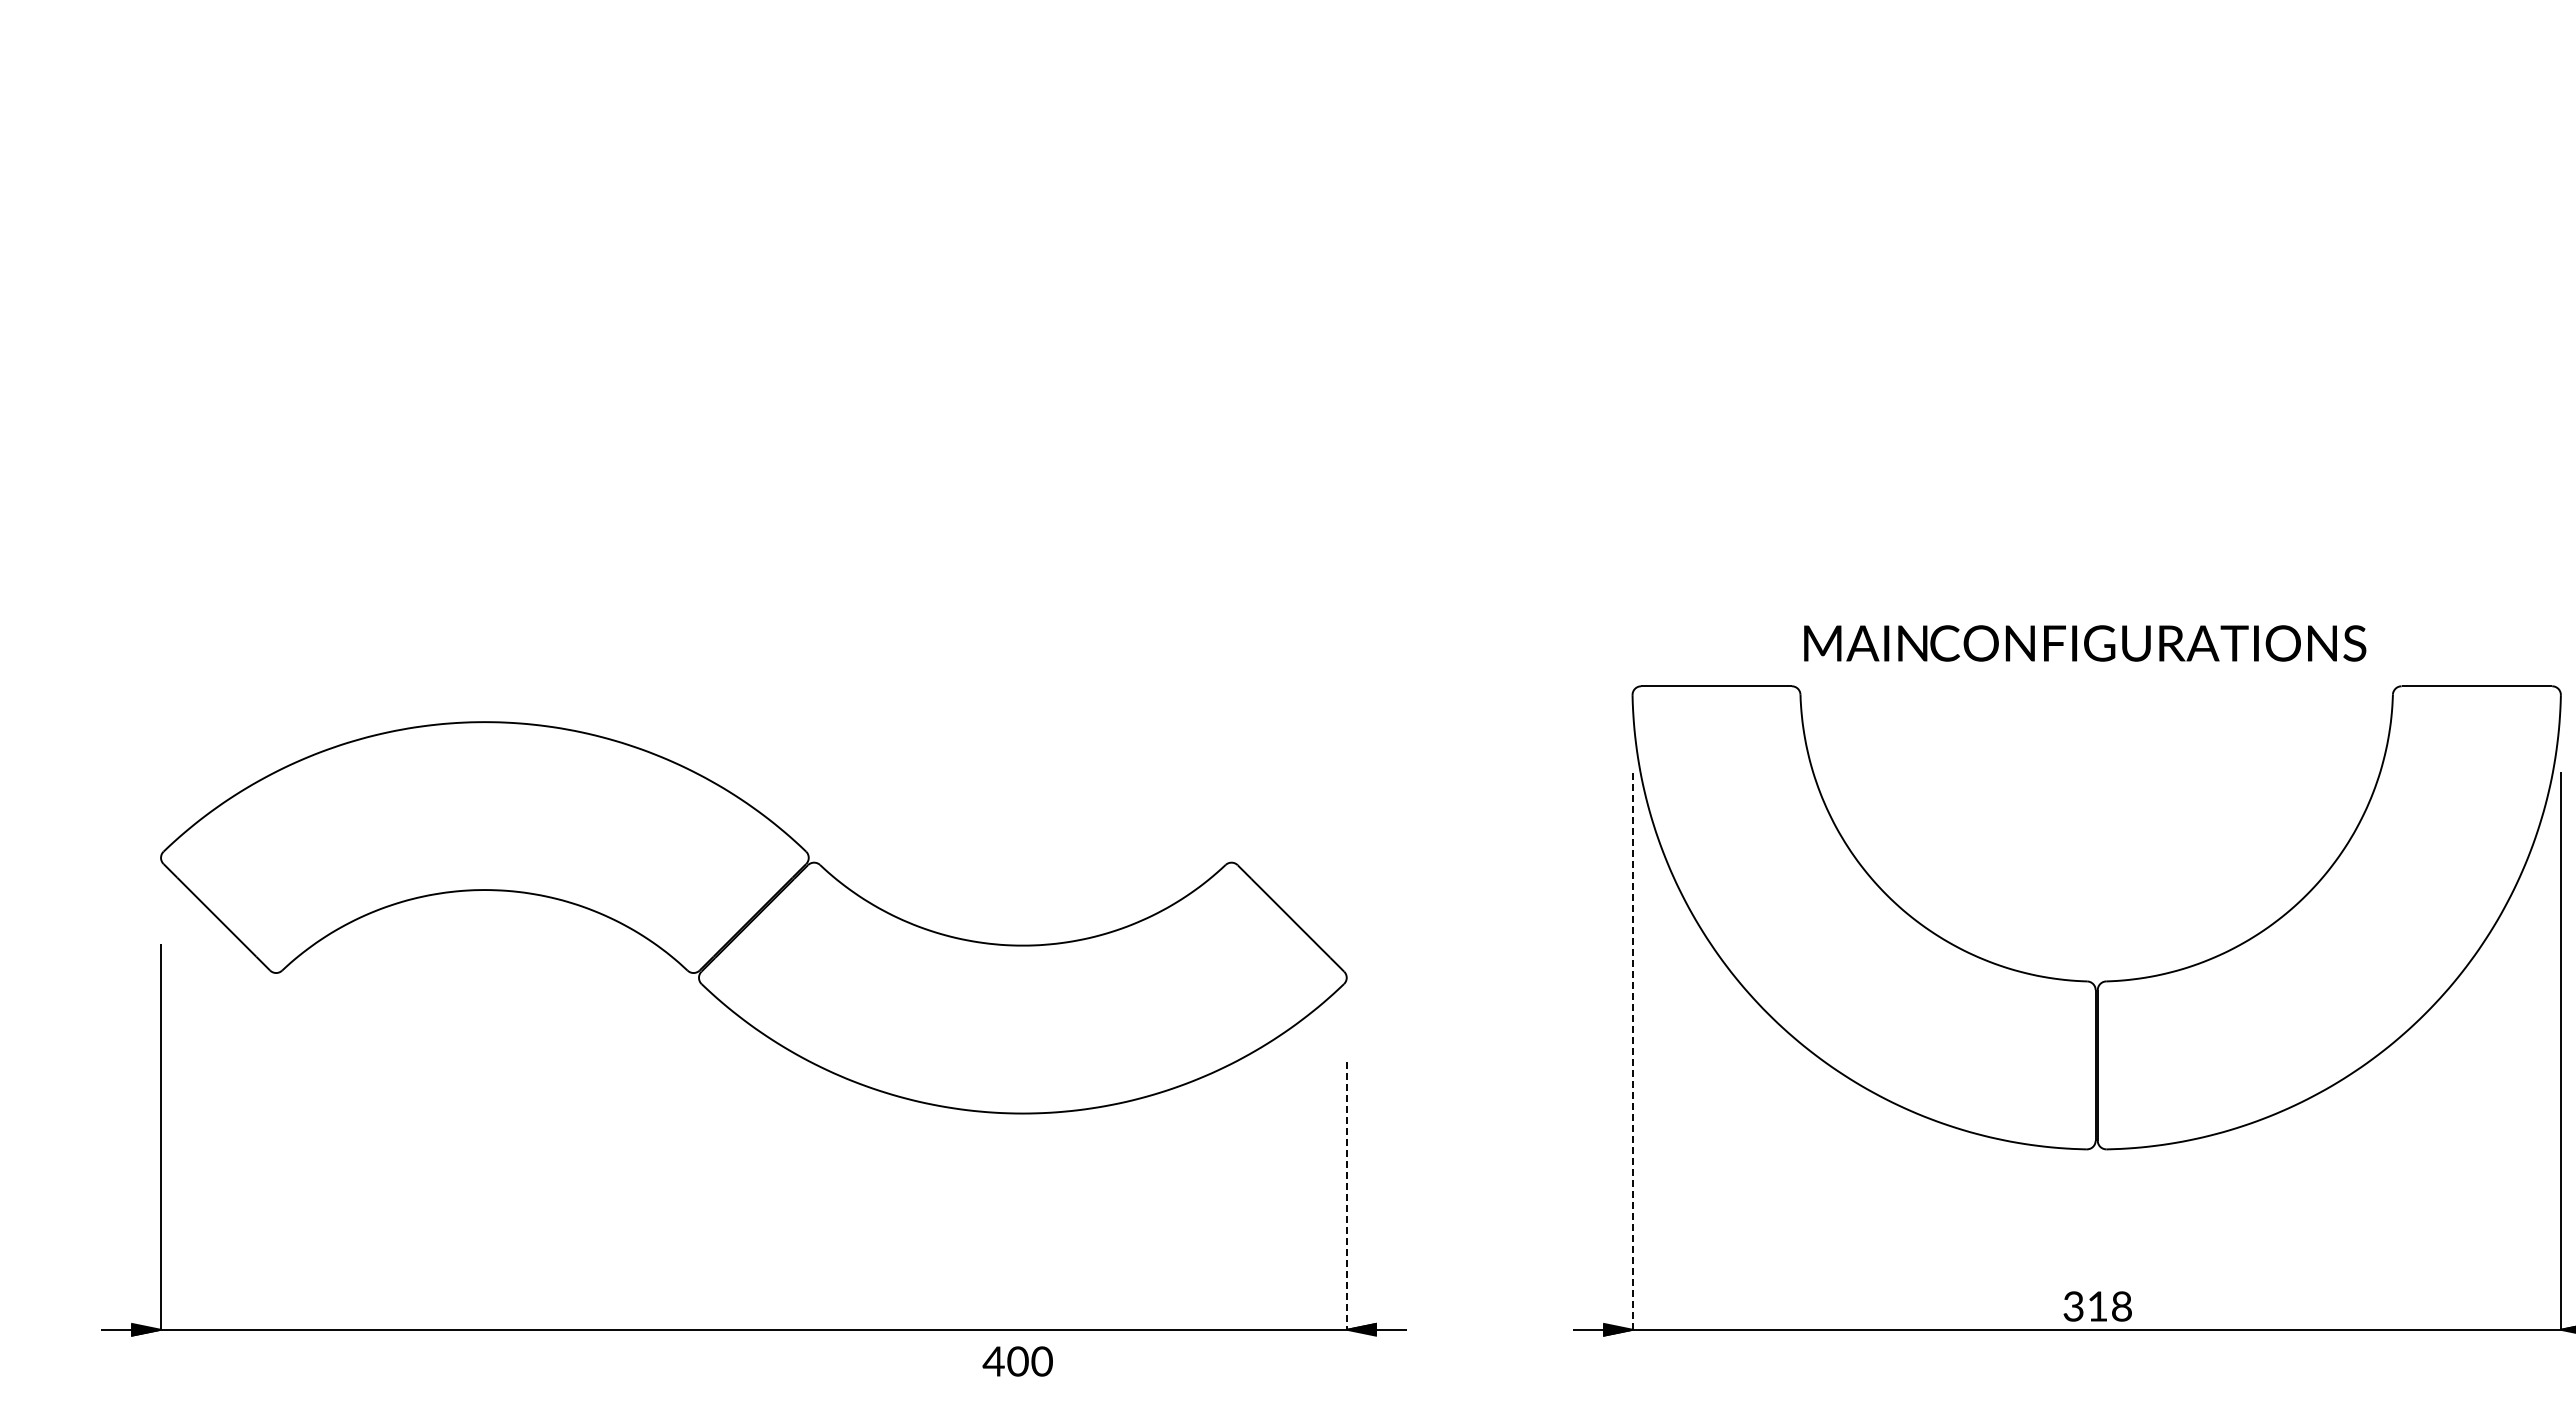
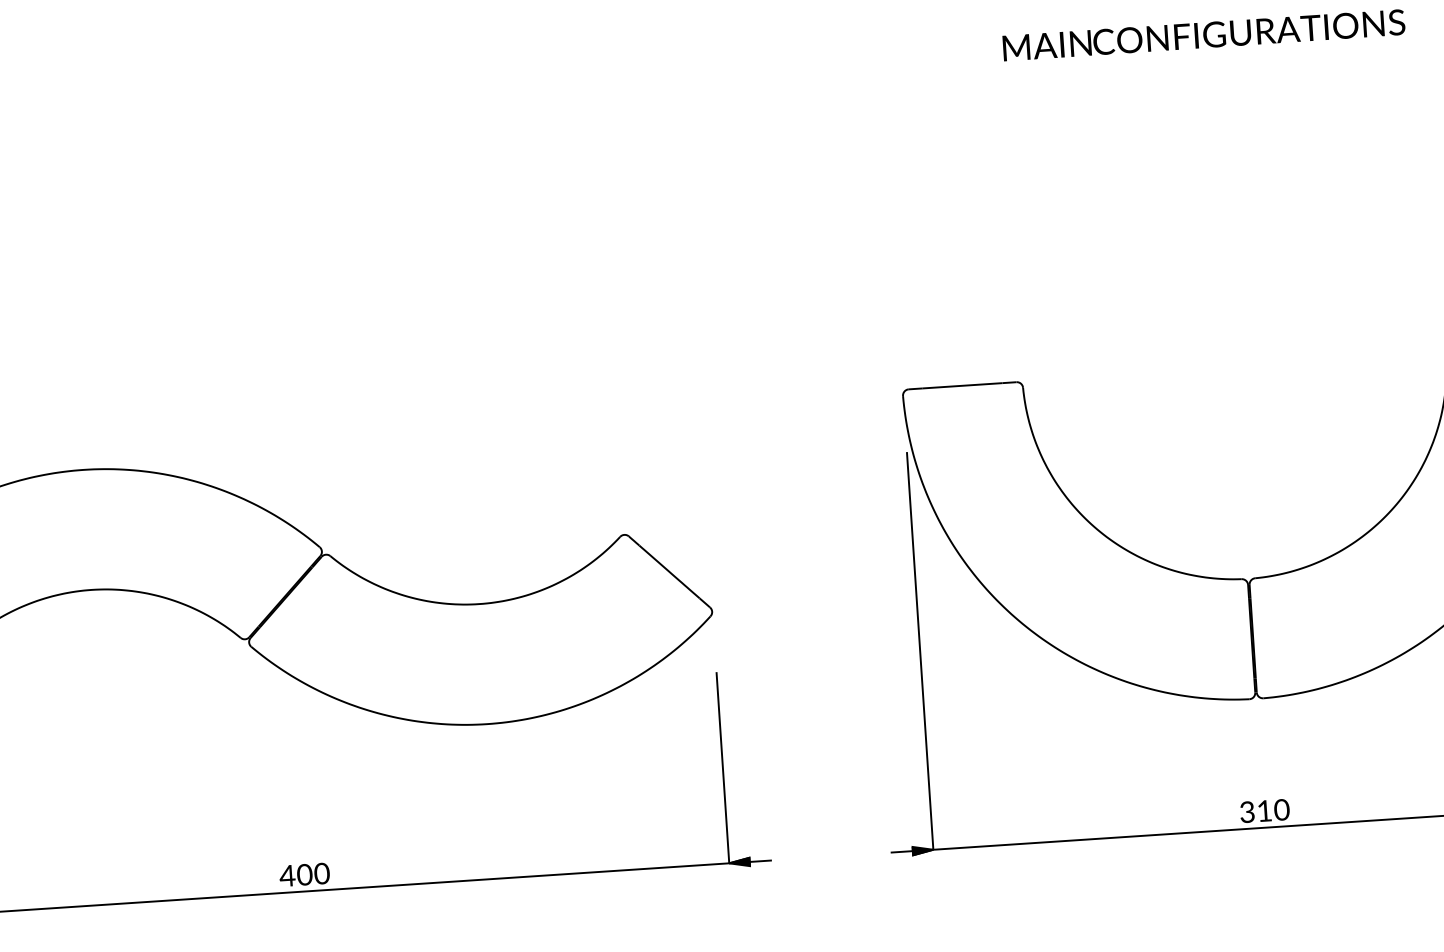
text: (2085, 643) -> (1204, 35), moved
line: (1632, 1052) -> (919, 651), dashed -> solid
line: (1347, 1196) -> (723, 768), dashed -> solid
text: (2121, 1306) -> (1281, 809), 318 -> 310
text: (1017, 1361) -> (304, 874), moved

